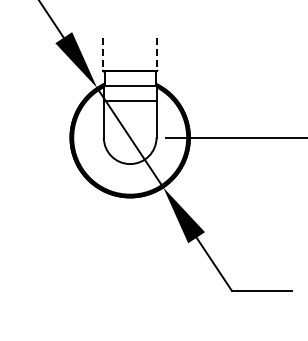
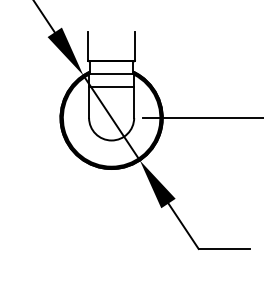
line: (103, 54) -> (88, 46), dashed -> solid
line: (157, 54) -> (134, 46), dashed -> solid

